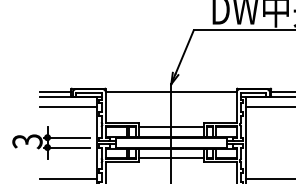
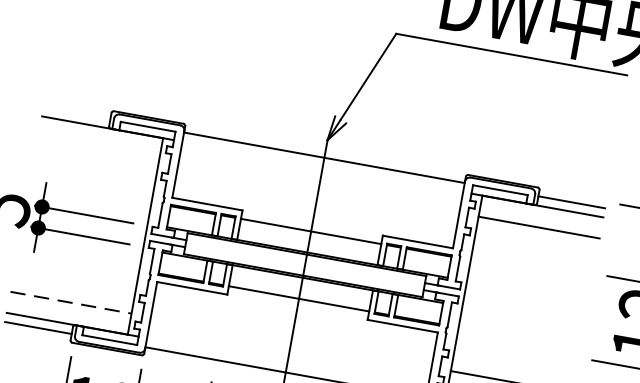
line: (55, 92) -> (76, 113), removed
line: (68, 106) -> (98, 148), removed
line: (68, 178) -> (71, 302), solid -> dashed

